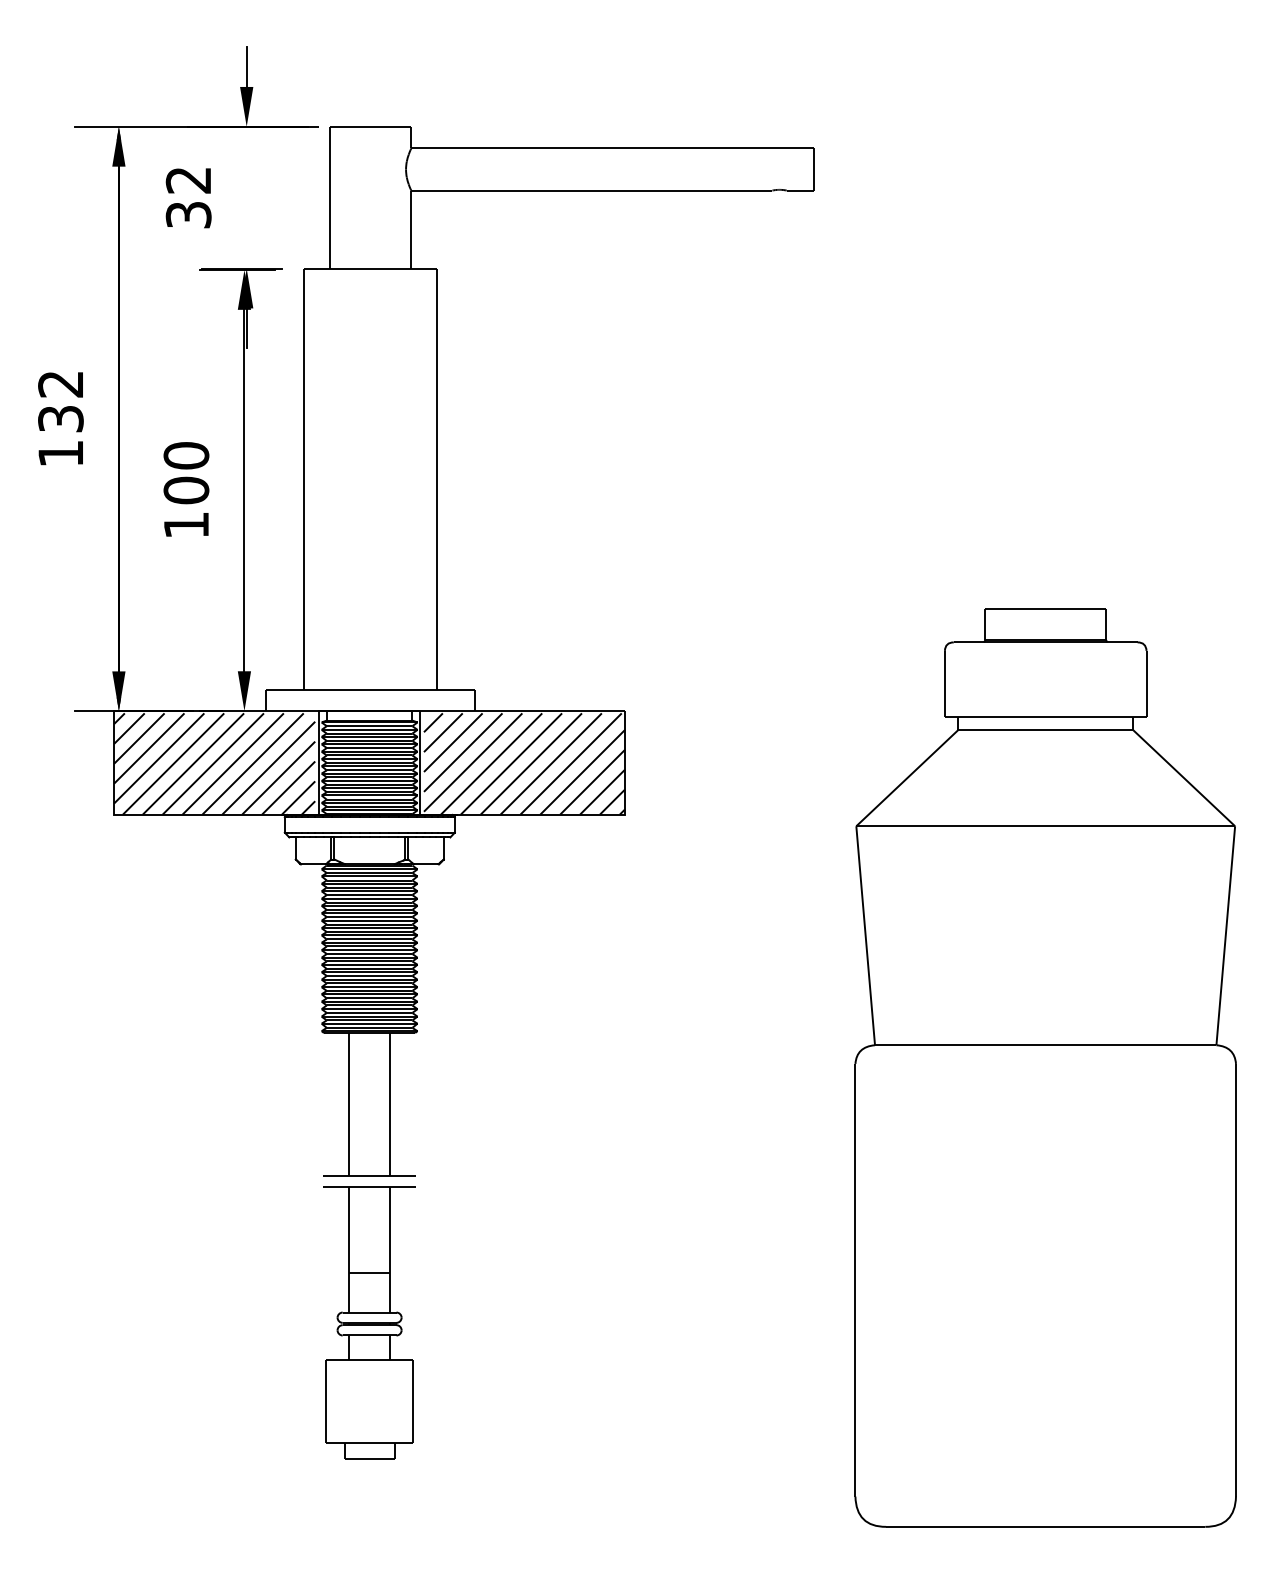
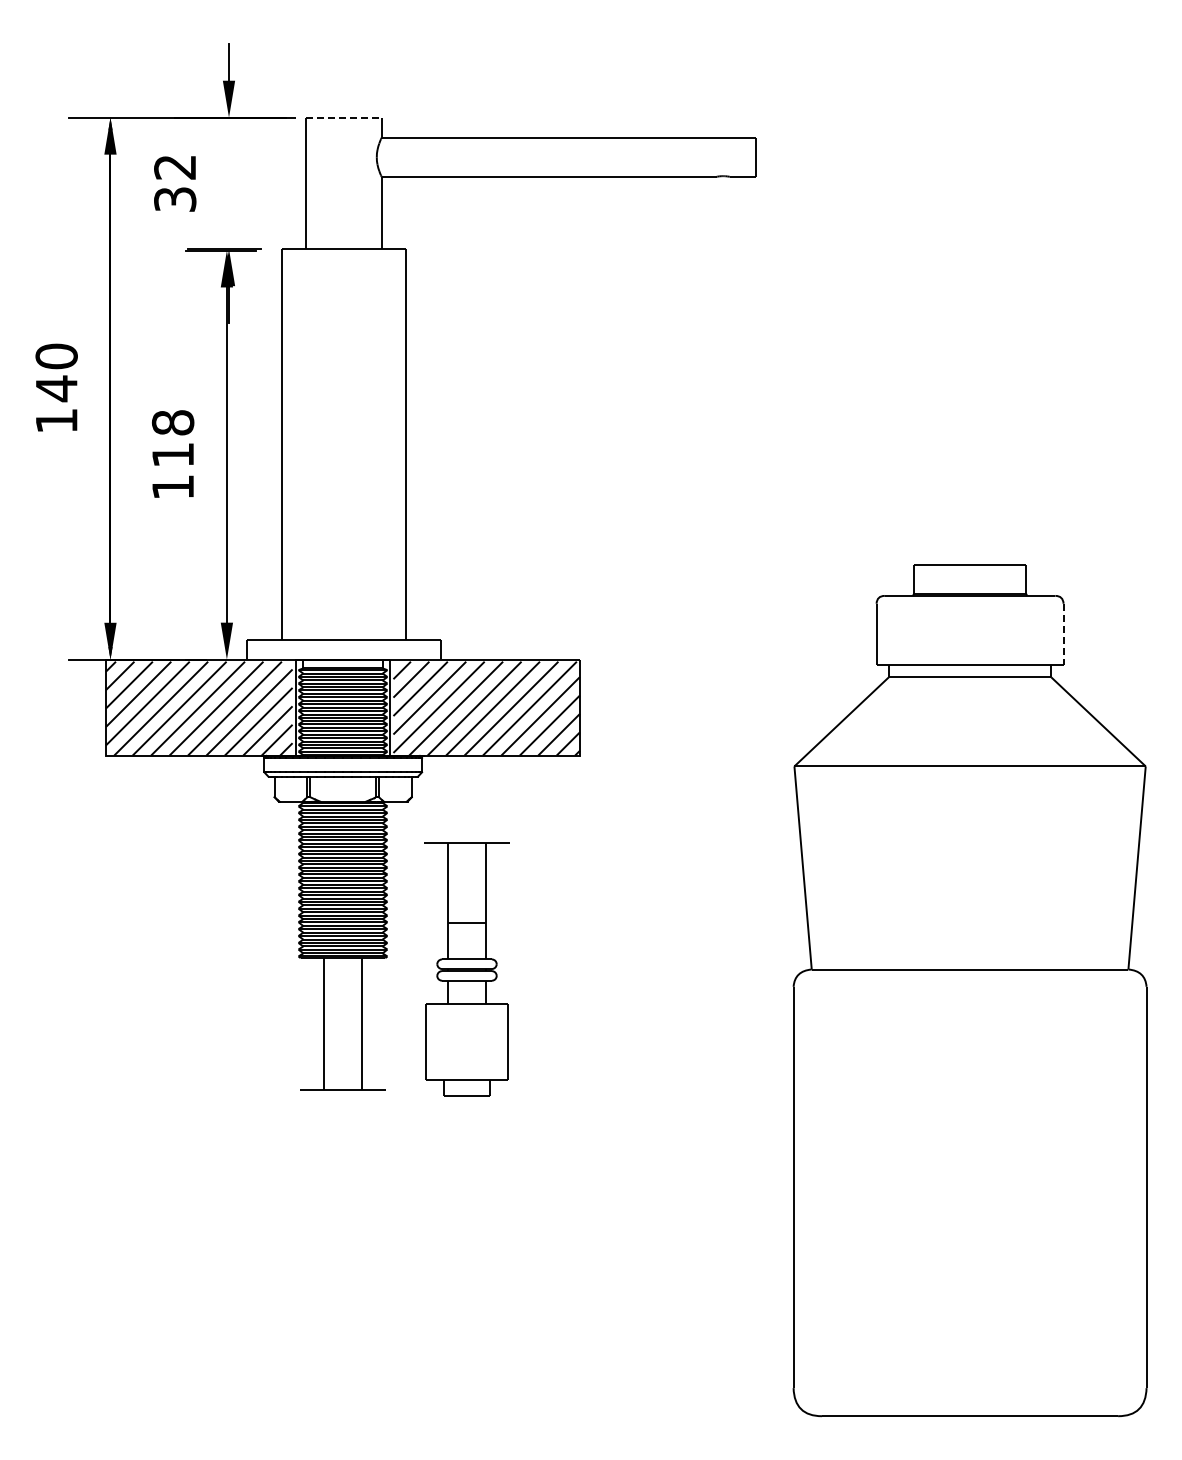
line: (370, 126) -> (343, 117), solid -> dashed
text: (60, 401) -> (56, 372), 132 -> 140
text: (185, 472) -> (172, 438), 100 -> 118
line: (1146, 684) -> (1063, 634), solid -> dashed
part: (369, 1323) -> (466, 969), moved

